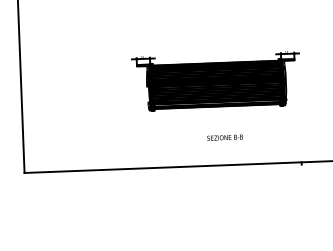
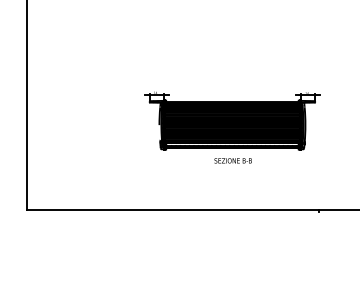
text: (224, 137) -> (232, 160), moved

